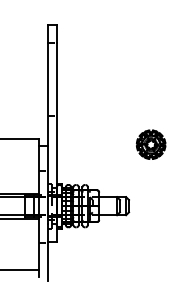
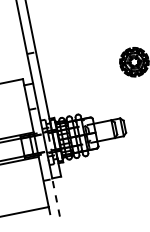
line: (47, 261) -> (55, 197), solid -> dashed

